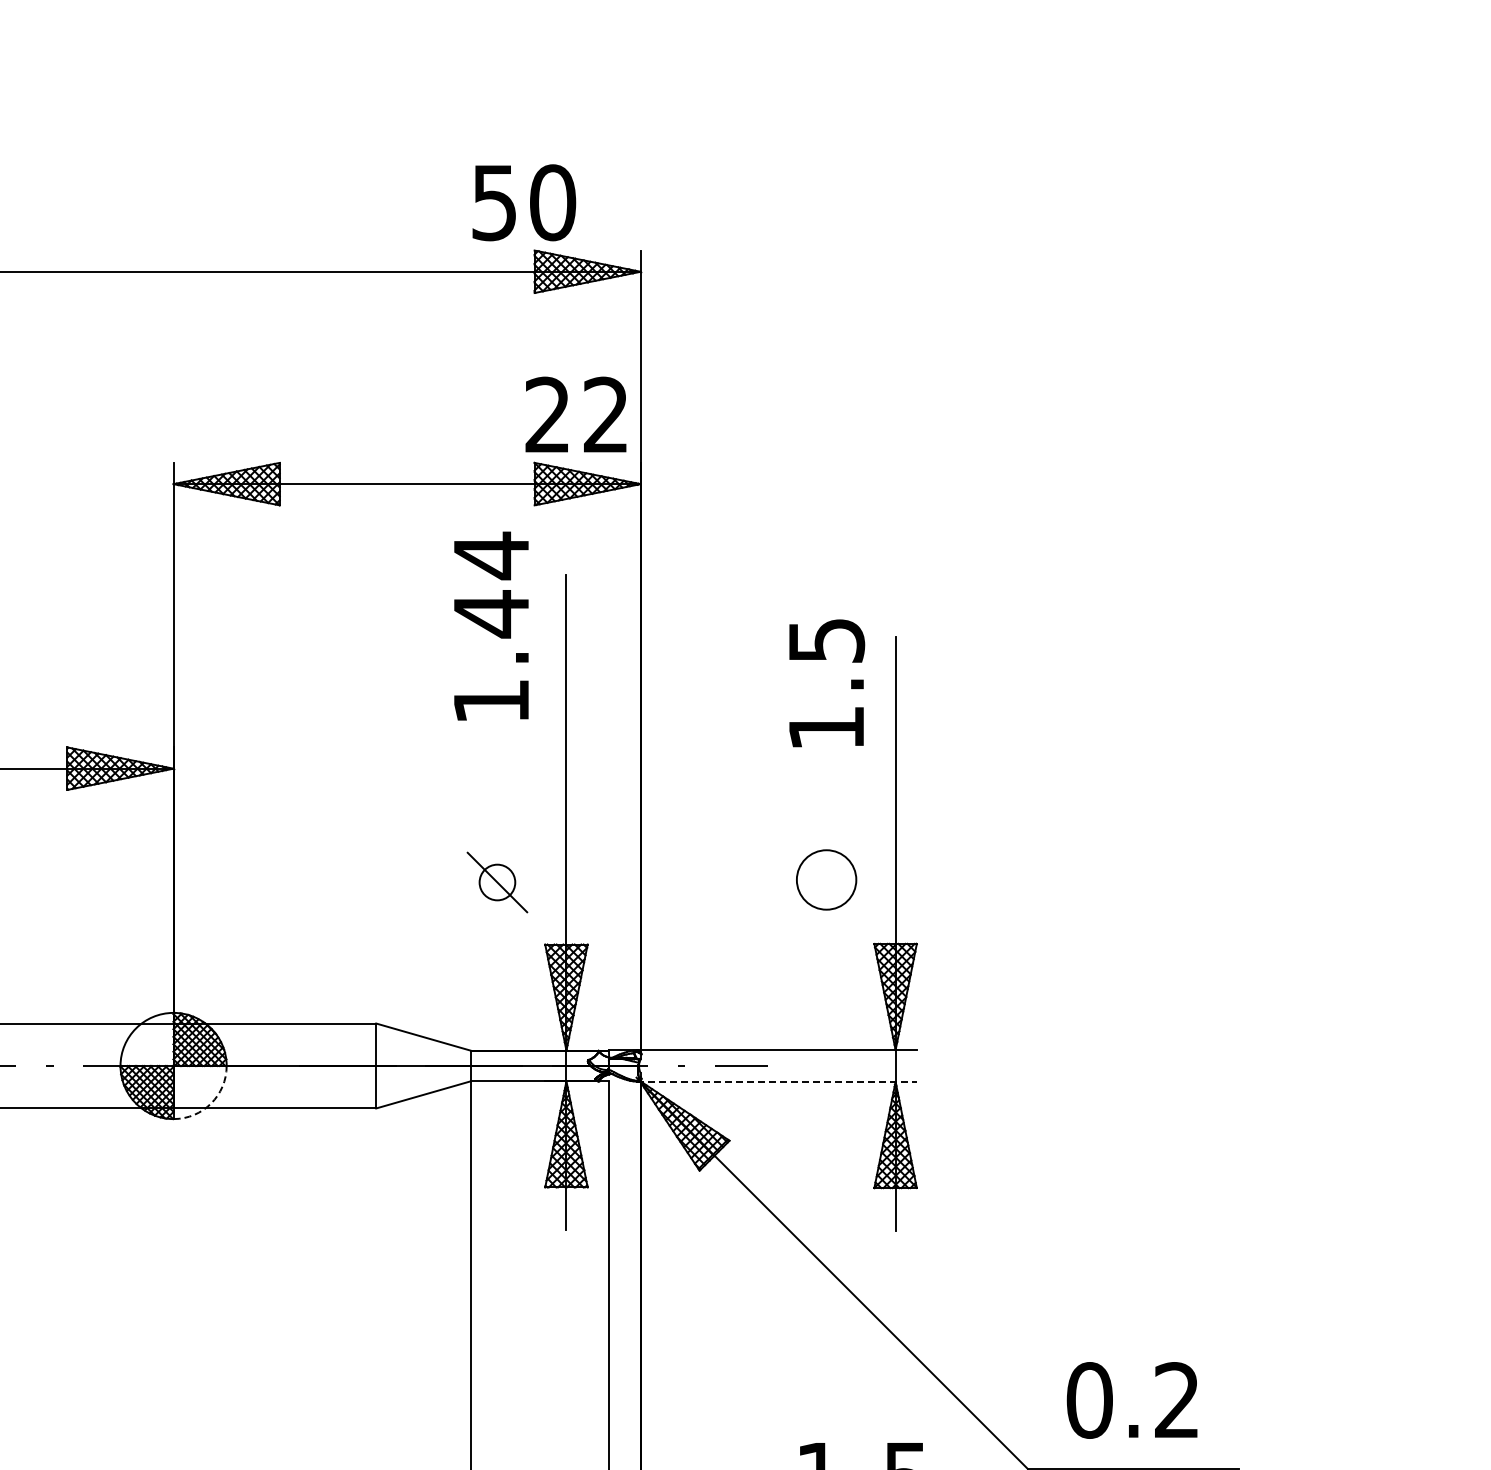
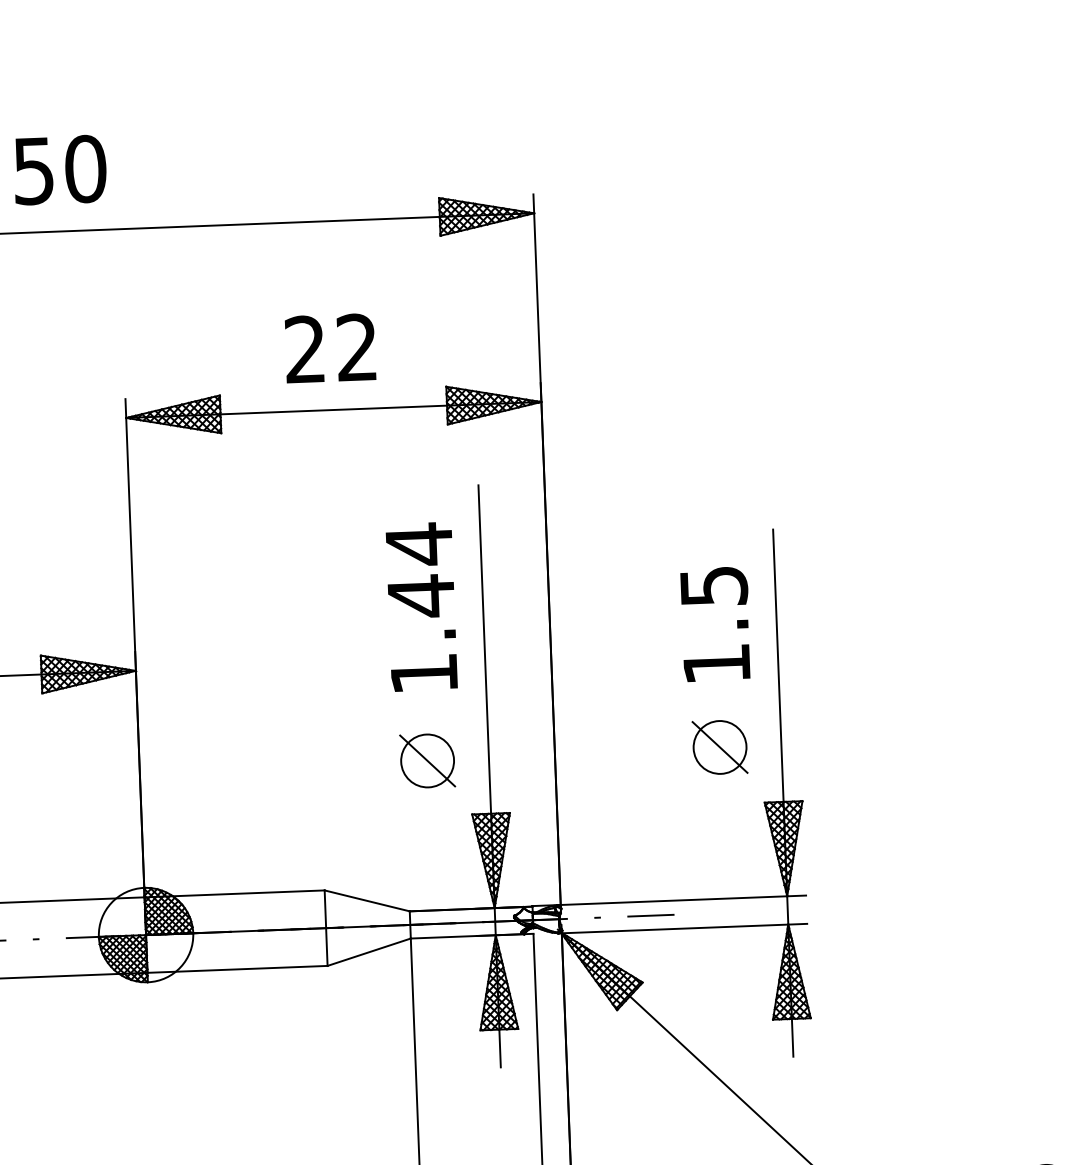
text: (524, 202) -> (60, 169), moved
text: (575, 414) -> (329, 348), moved
text: (491, 625) -> (421, 606), moved
text: (827, 683) -> (716, 624), moved
line: (826, 879) -> (719, 747), added
circle: (497, 882) -> (427, 760), size x1.67
line: (777, 1081) -> (683, 928), dashed -> solid
arc: (211, 1103) -> (181, 967), dashed -> solid

